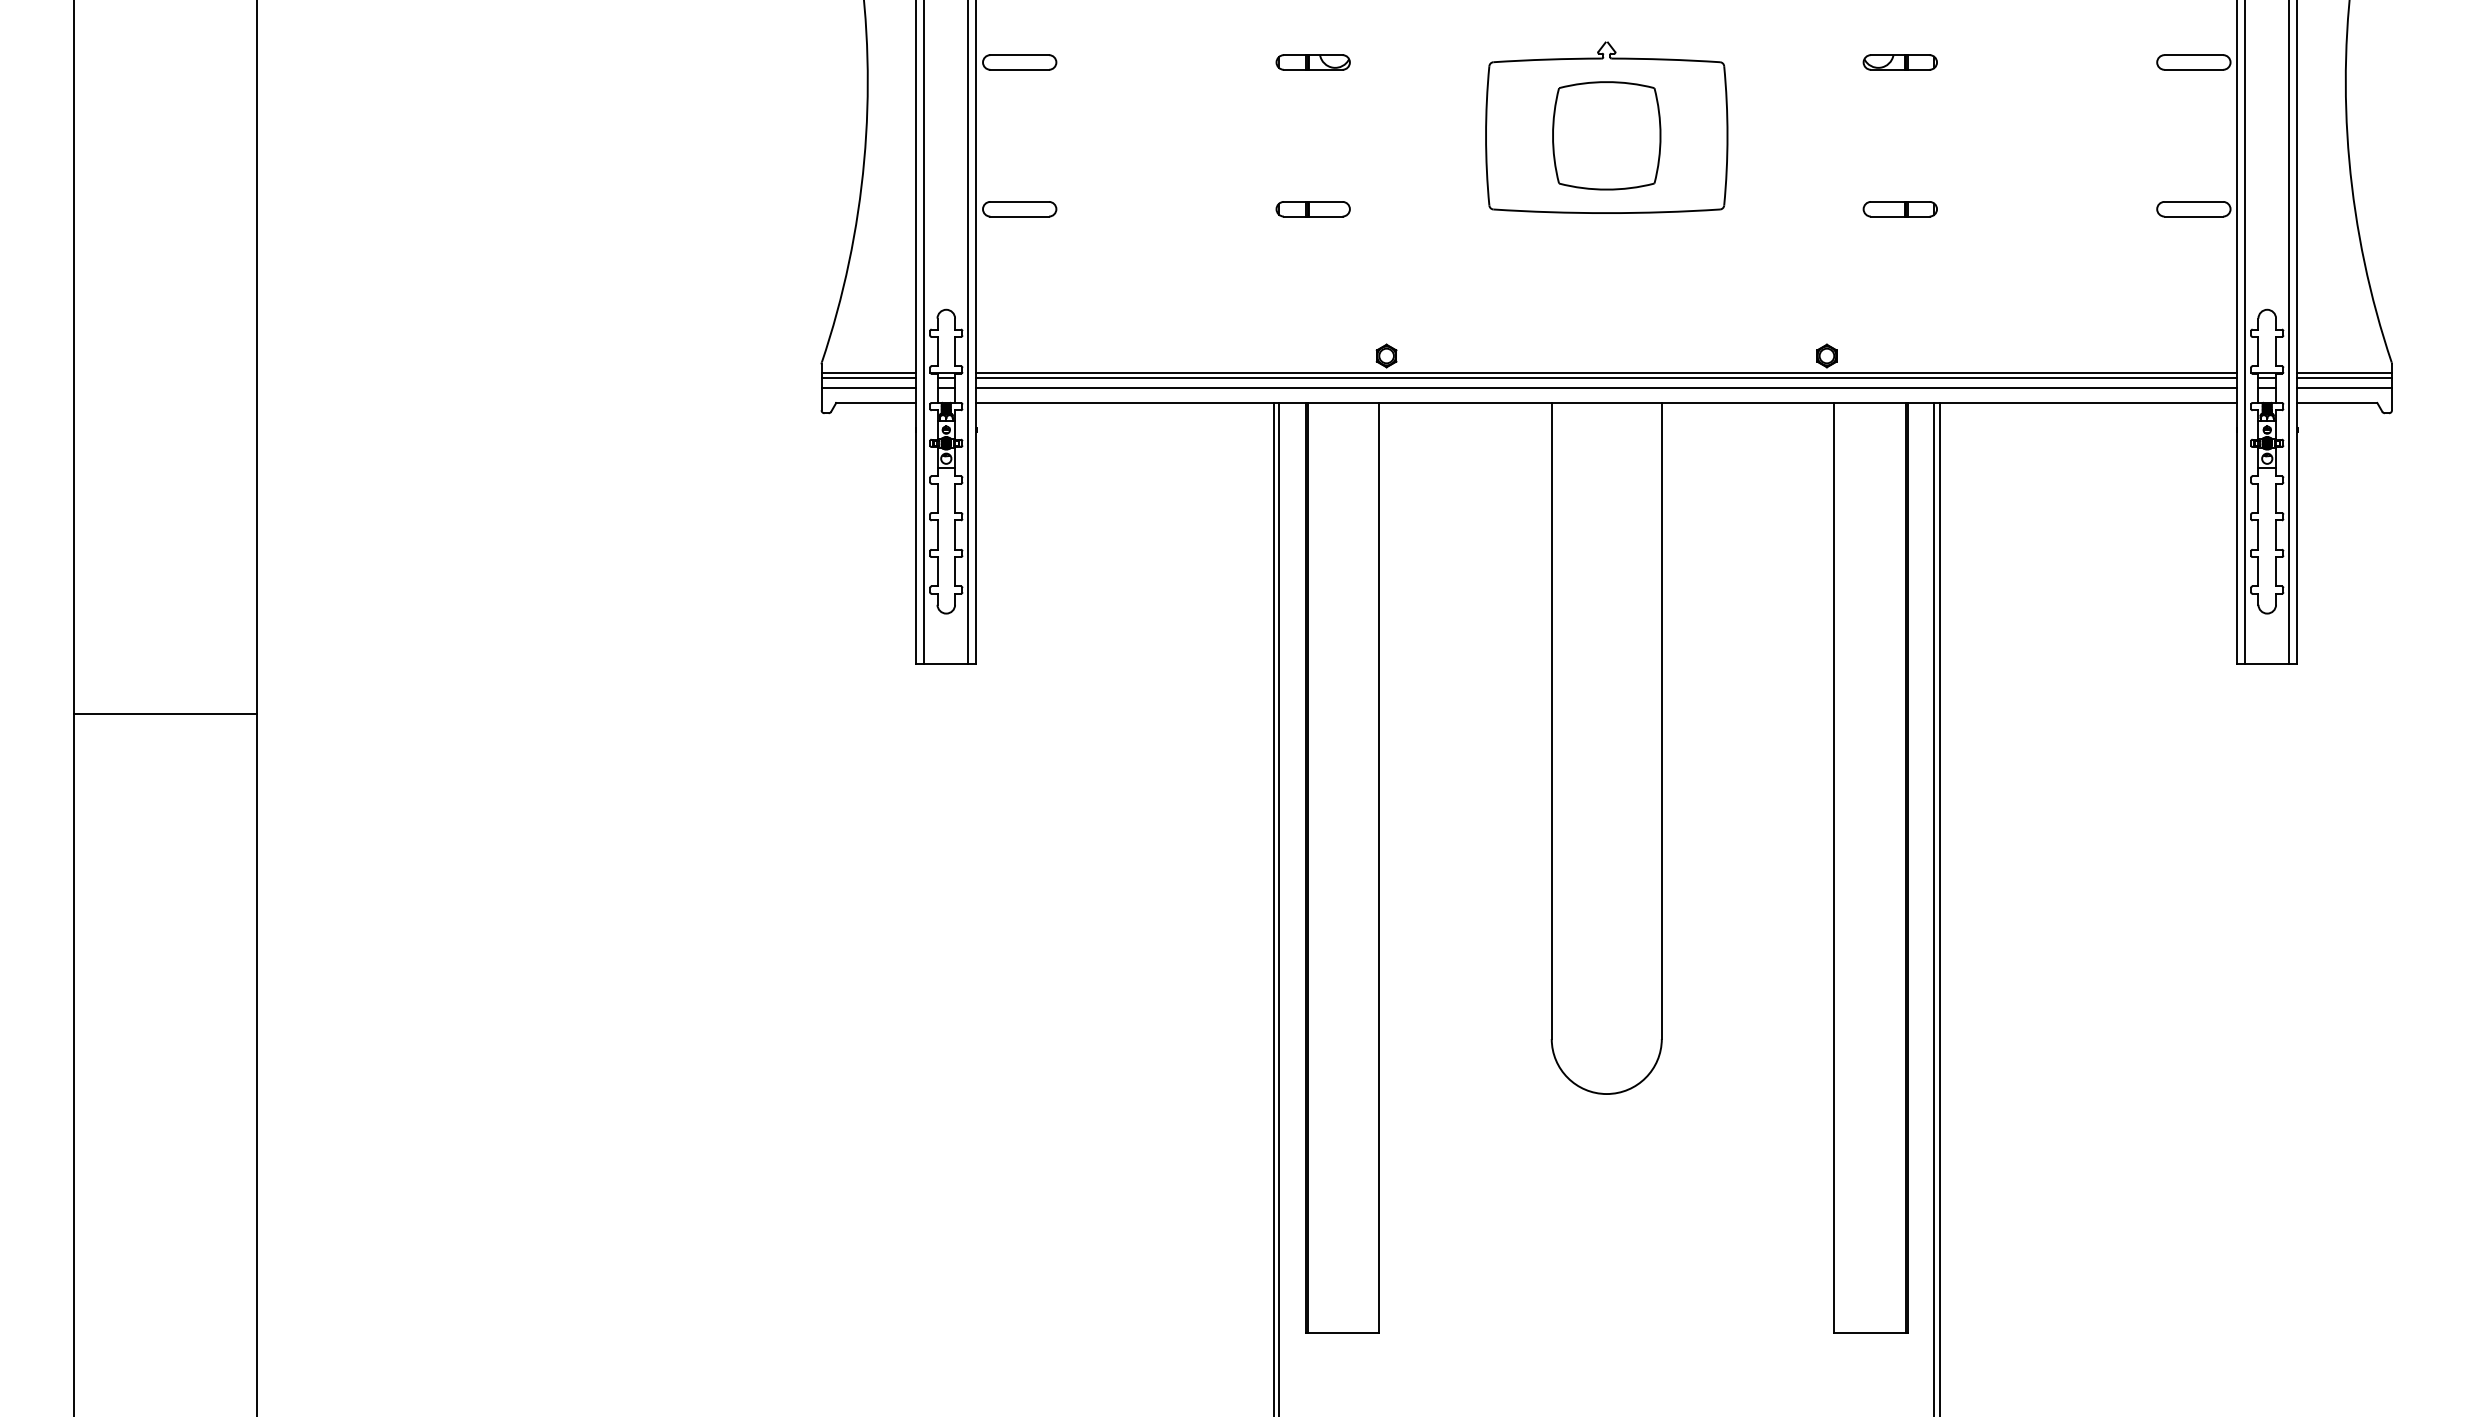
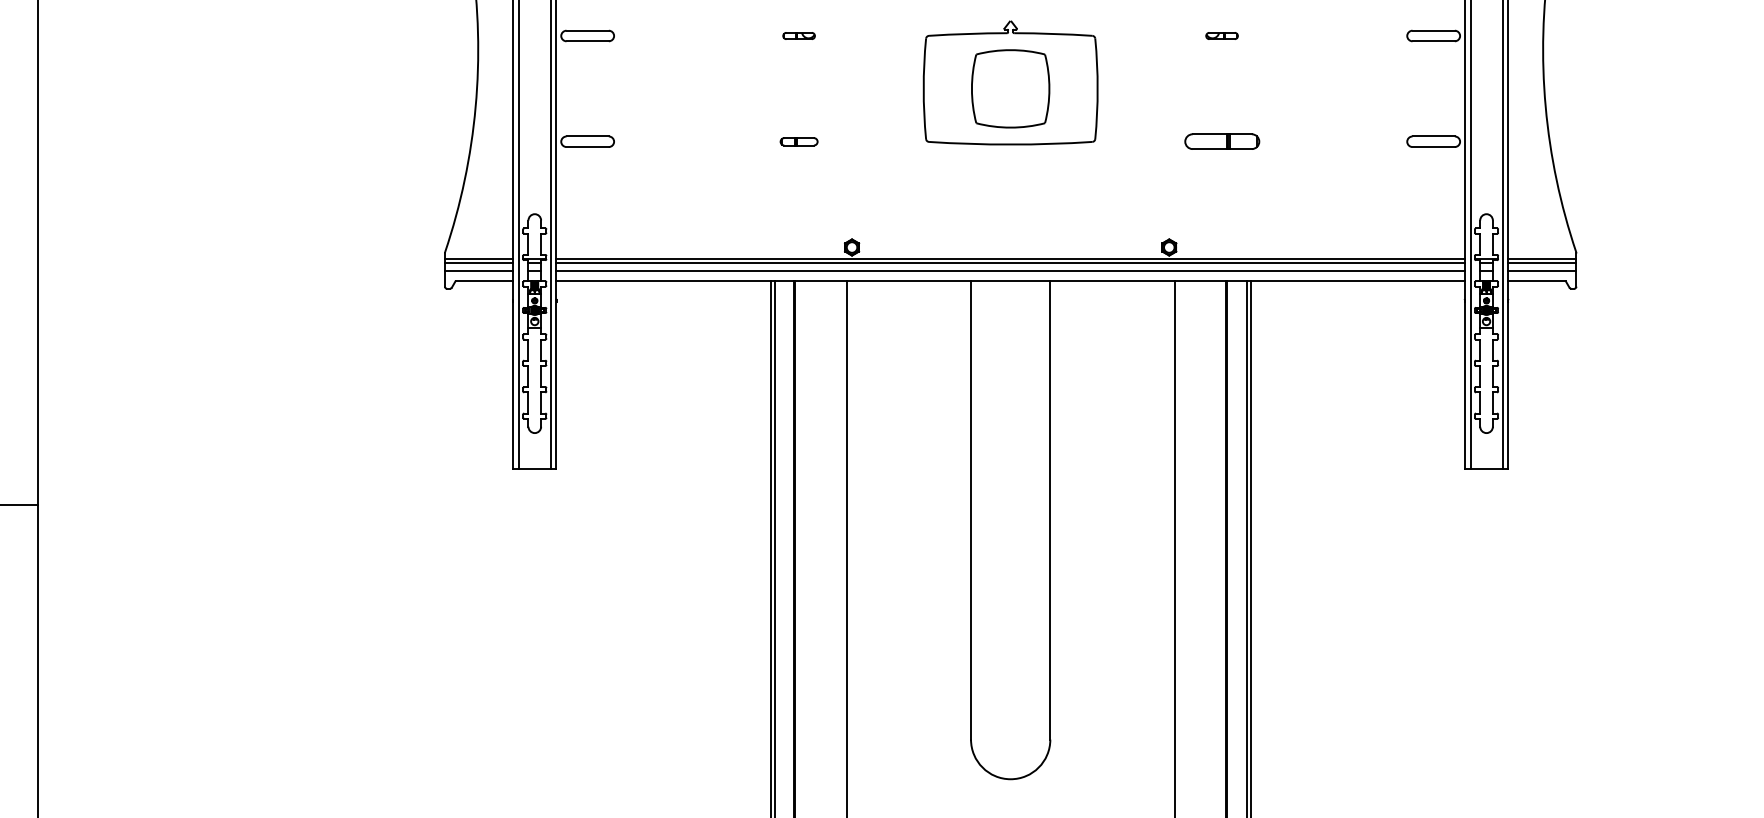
part: (1312, 62) -> (798, 36), size x0.6
part: (1899, 62) -> (1221, 36), size x0.6
part: (1312, 209) -> (798, 141), size x0.7
part: (1899, 209) -> (1221, 141), size x1.4

